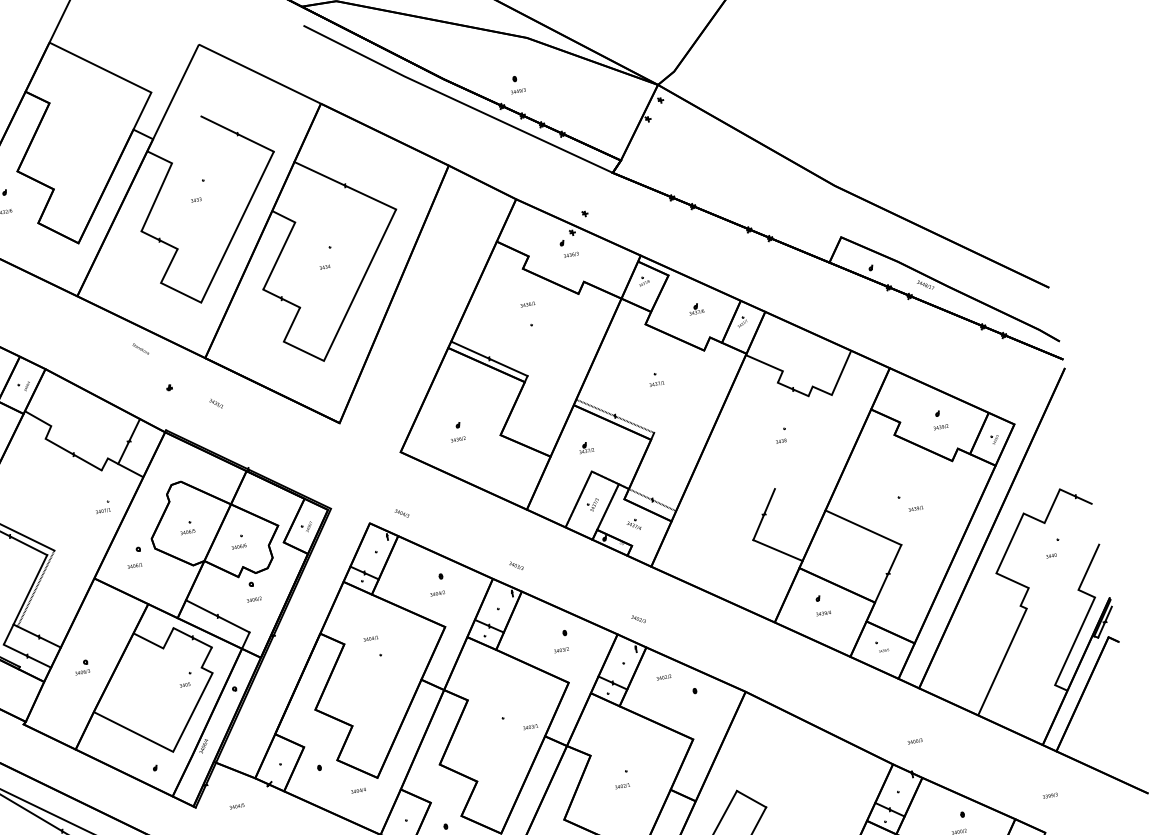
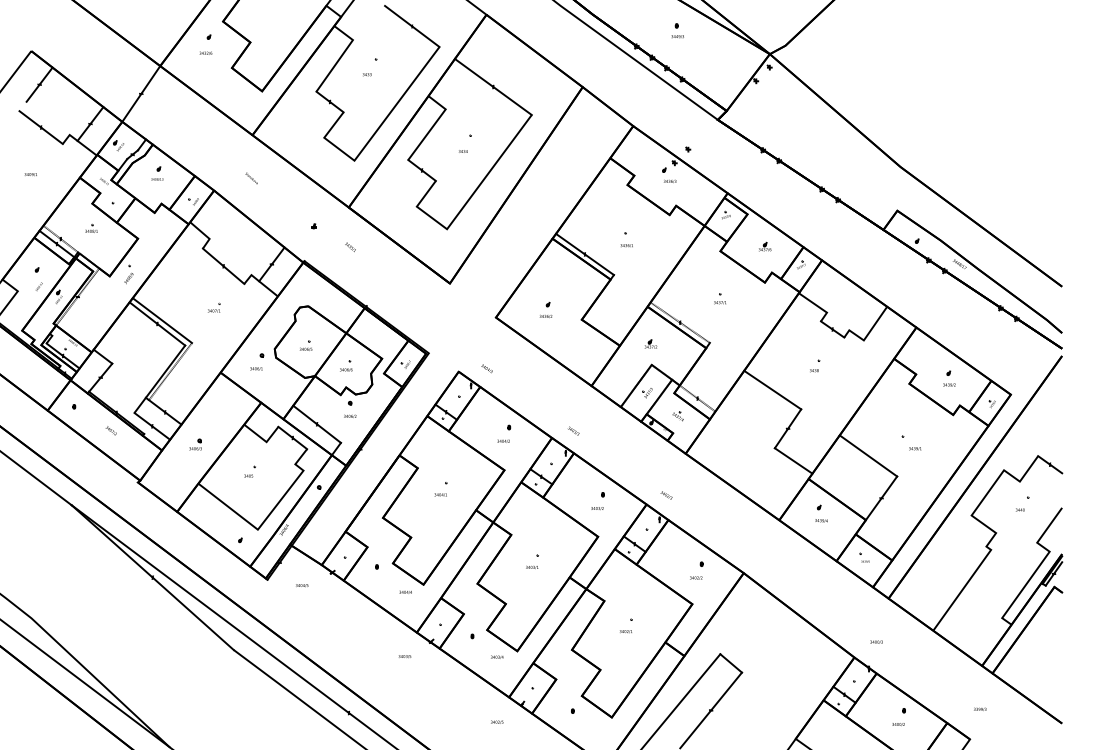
part: (516, 84) -> (677, 30), moved
text: (527, 304) -> (626, 245), moved
text: (140, 349) -> (251, 178), moved
line: (737, 472) -> (772, 389), added
part: (103, 506) -> (214, 307), moved
text: (370, 638) -> (440, 494), moved
text: (664, 676) -> (696, 577), moved
part: (184, 679) -> (249, 471), moved
text: (530, 725) -> (532, 566), moved

